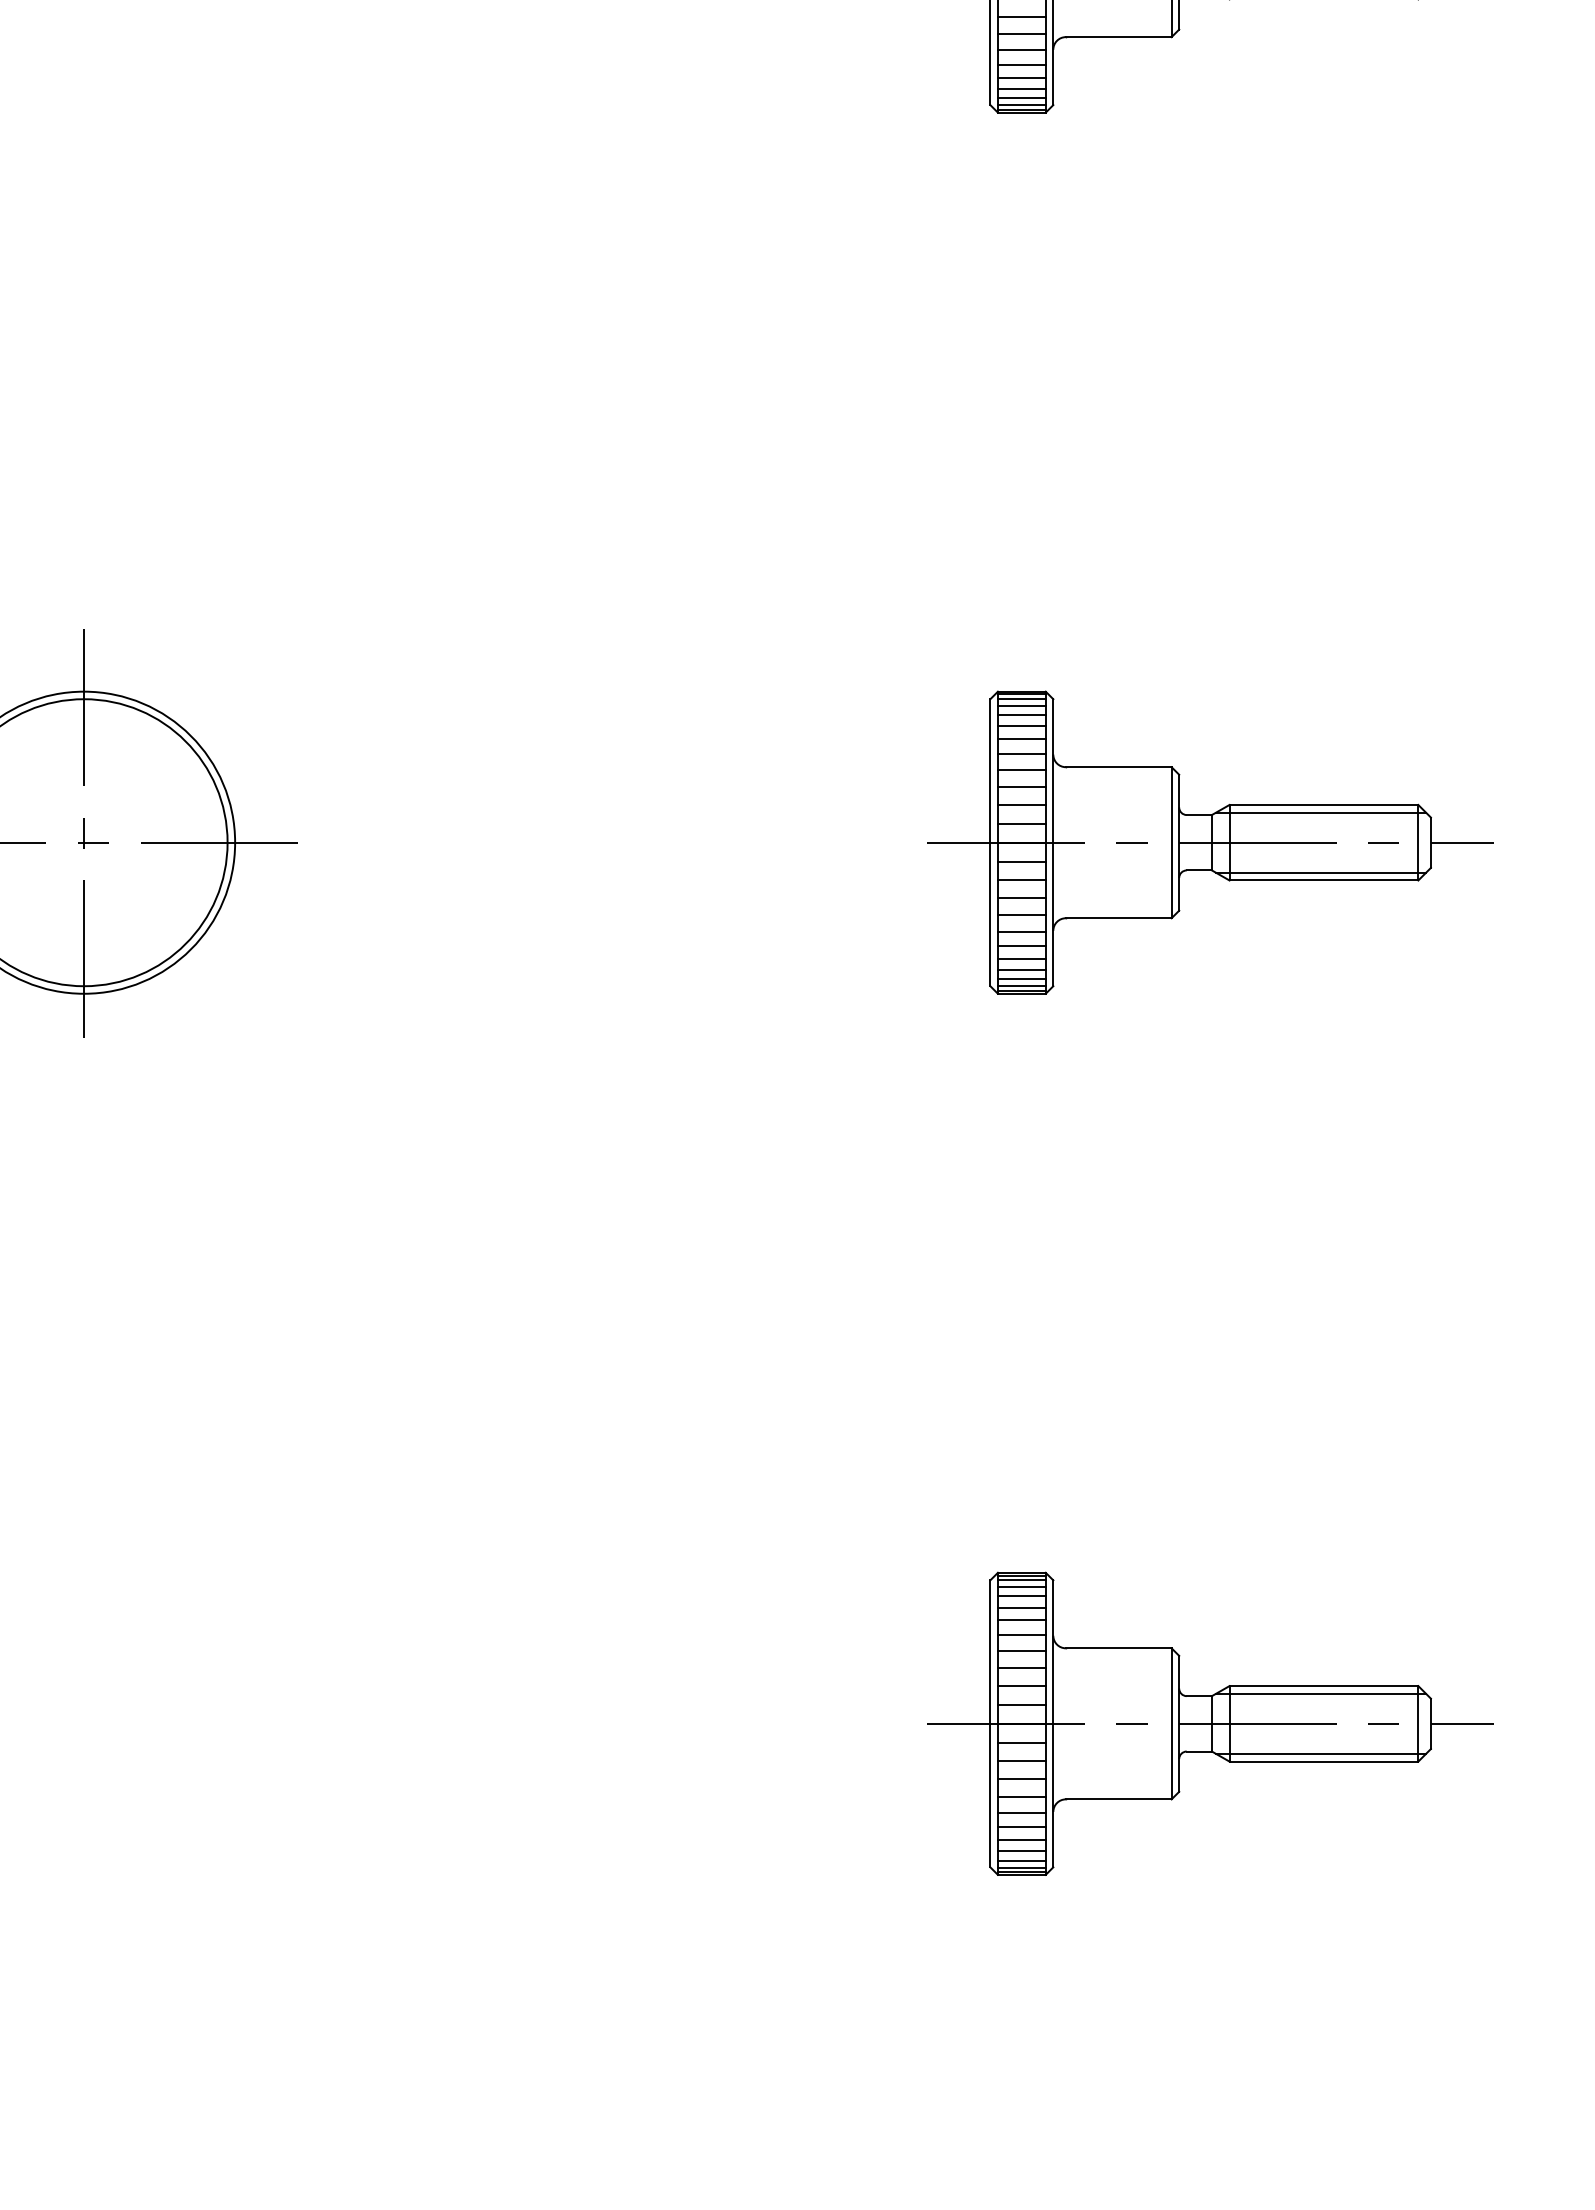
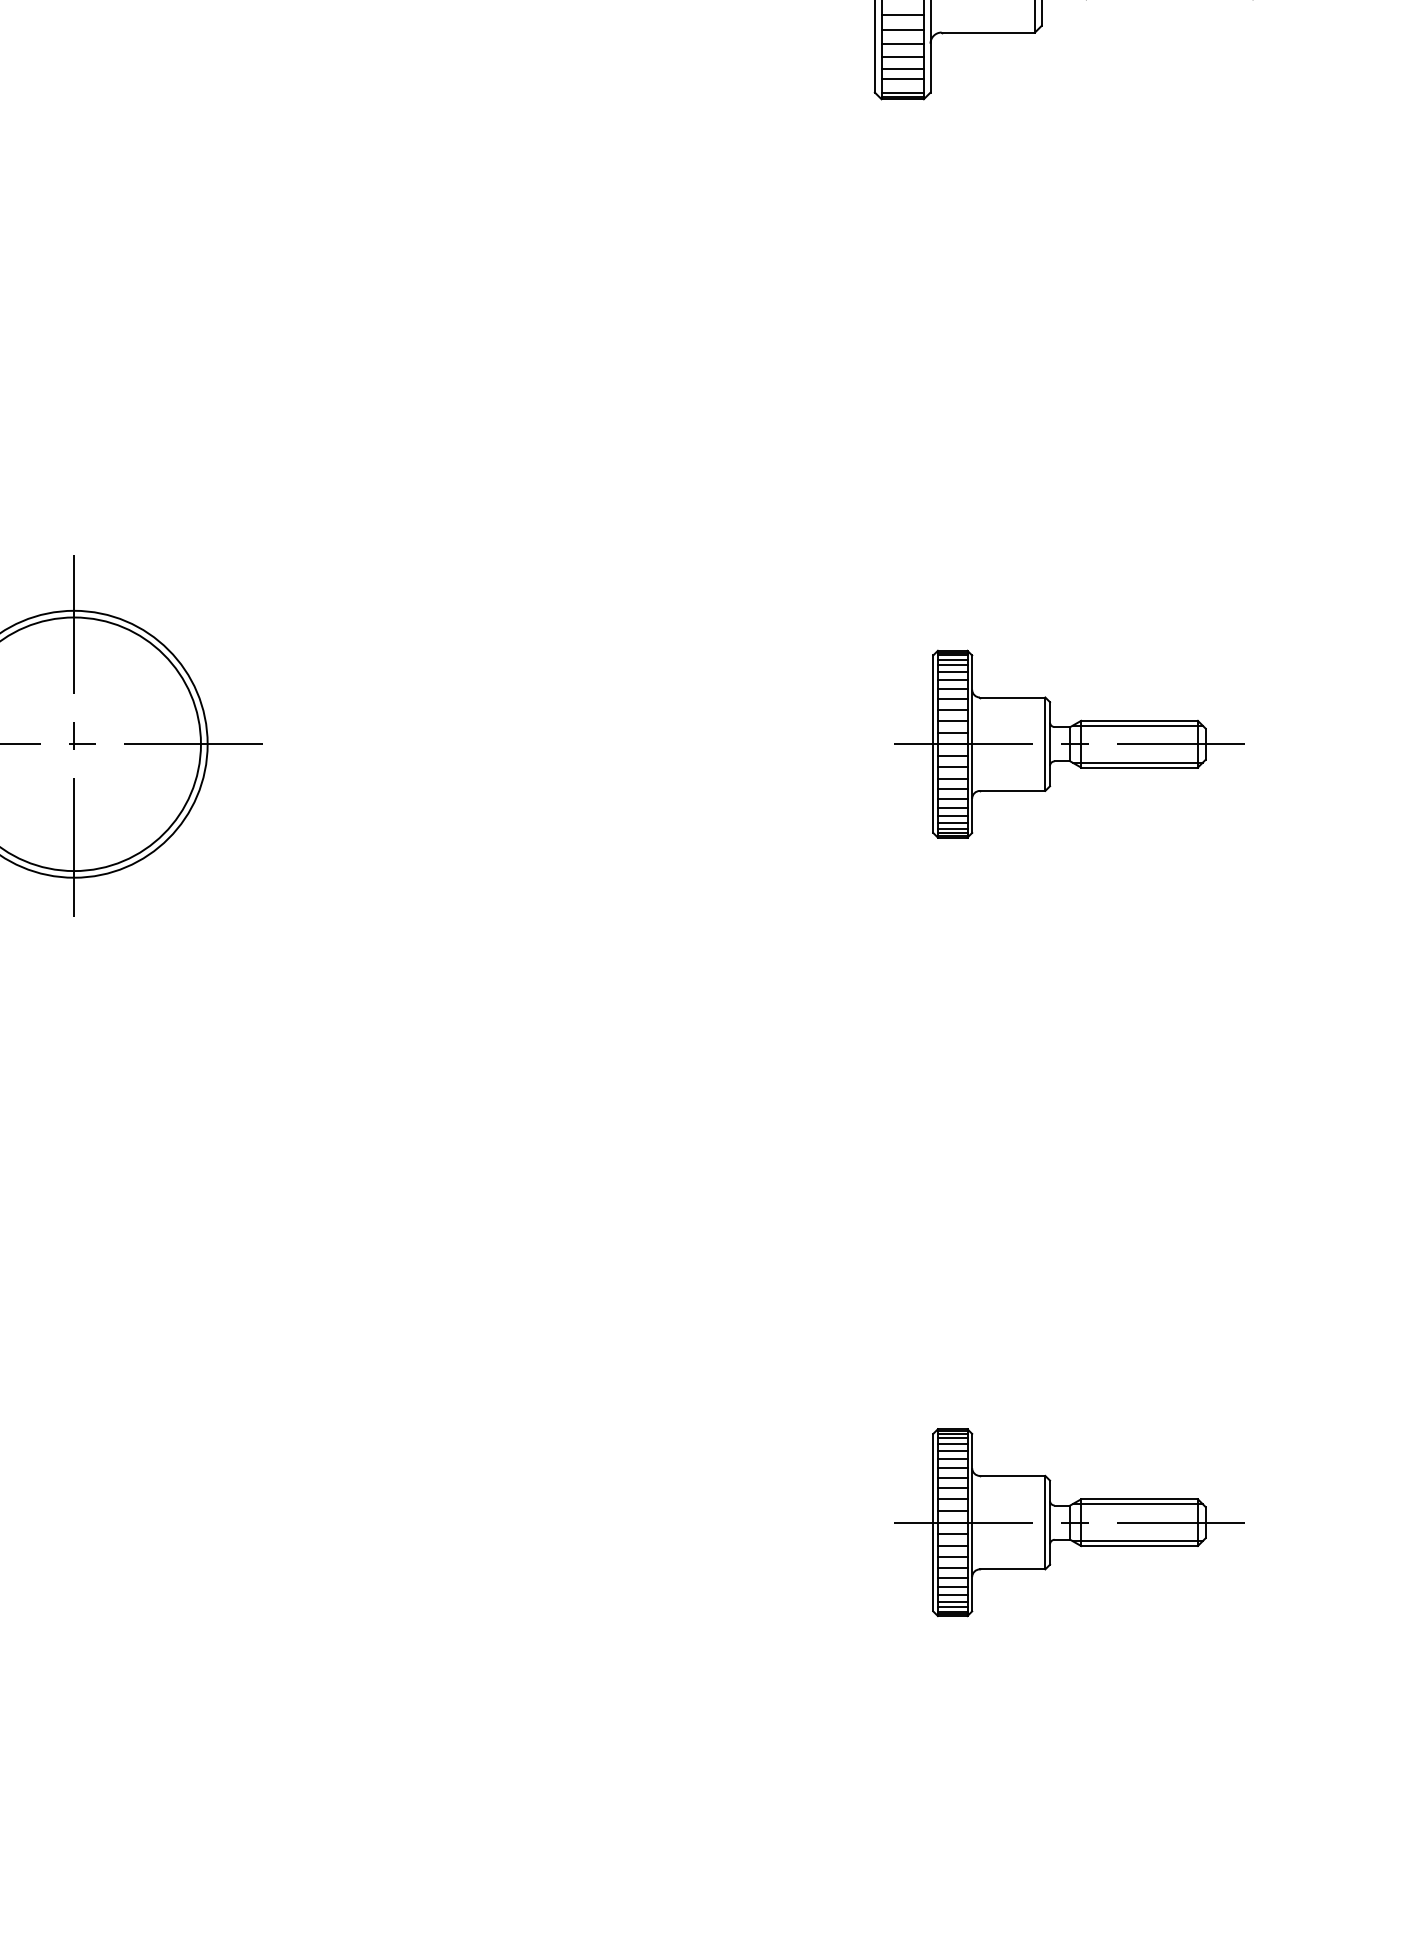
line: (1021, 98) -> (902, 86), removed
part: (1210, 842) -> (1069, 744), size x0.7
part: (1210, 1723) -> (1069, 1522), size x0.7

